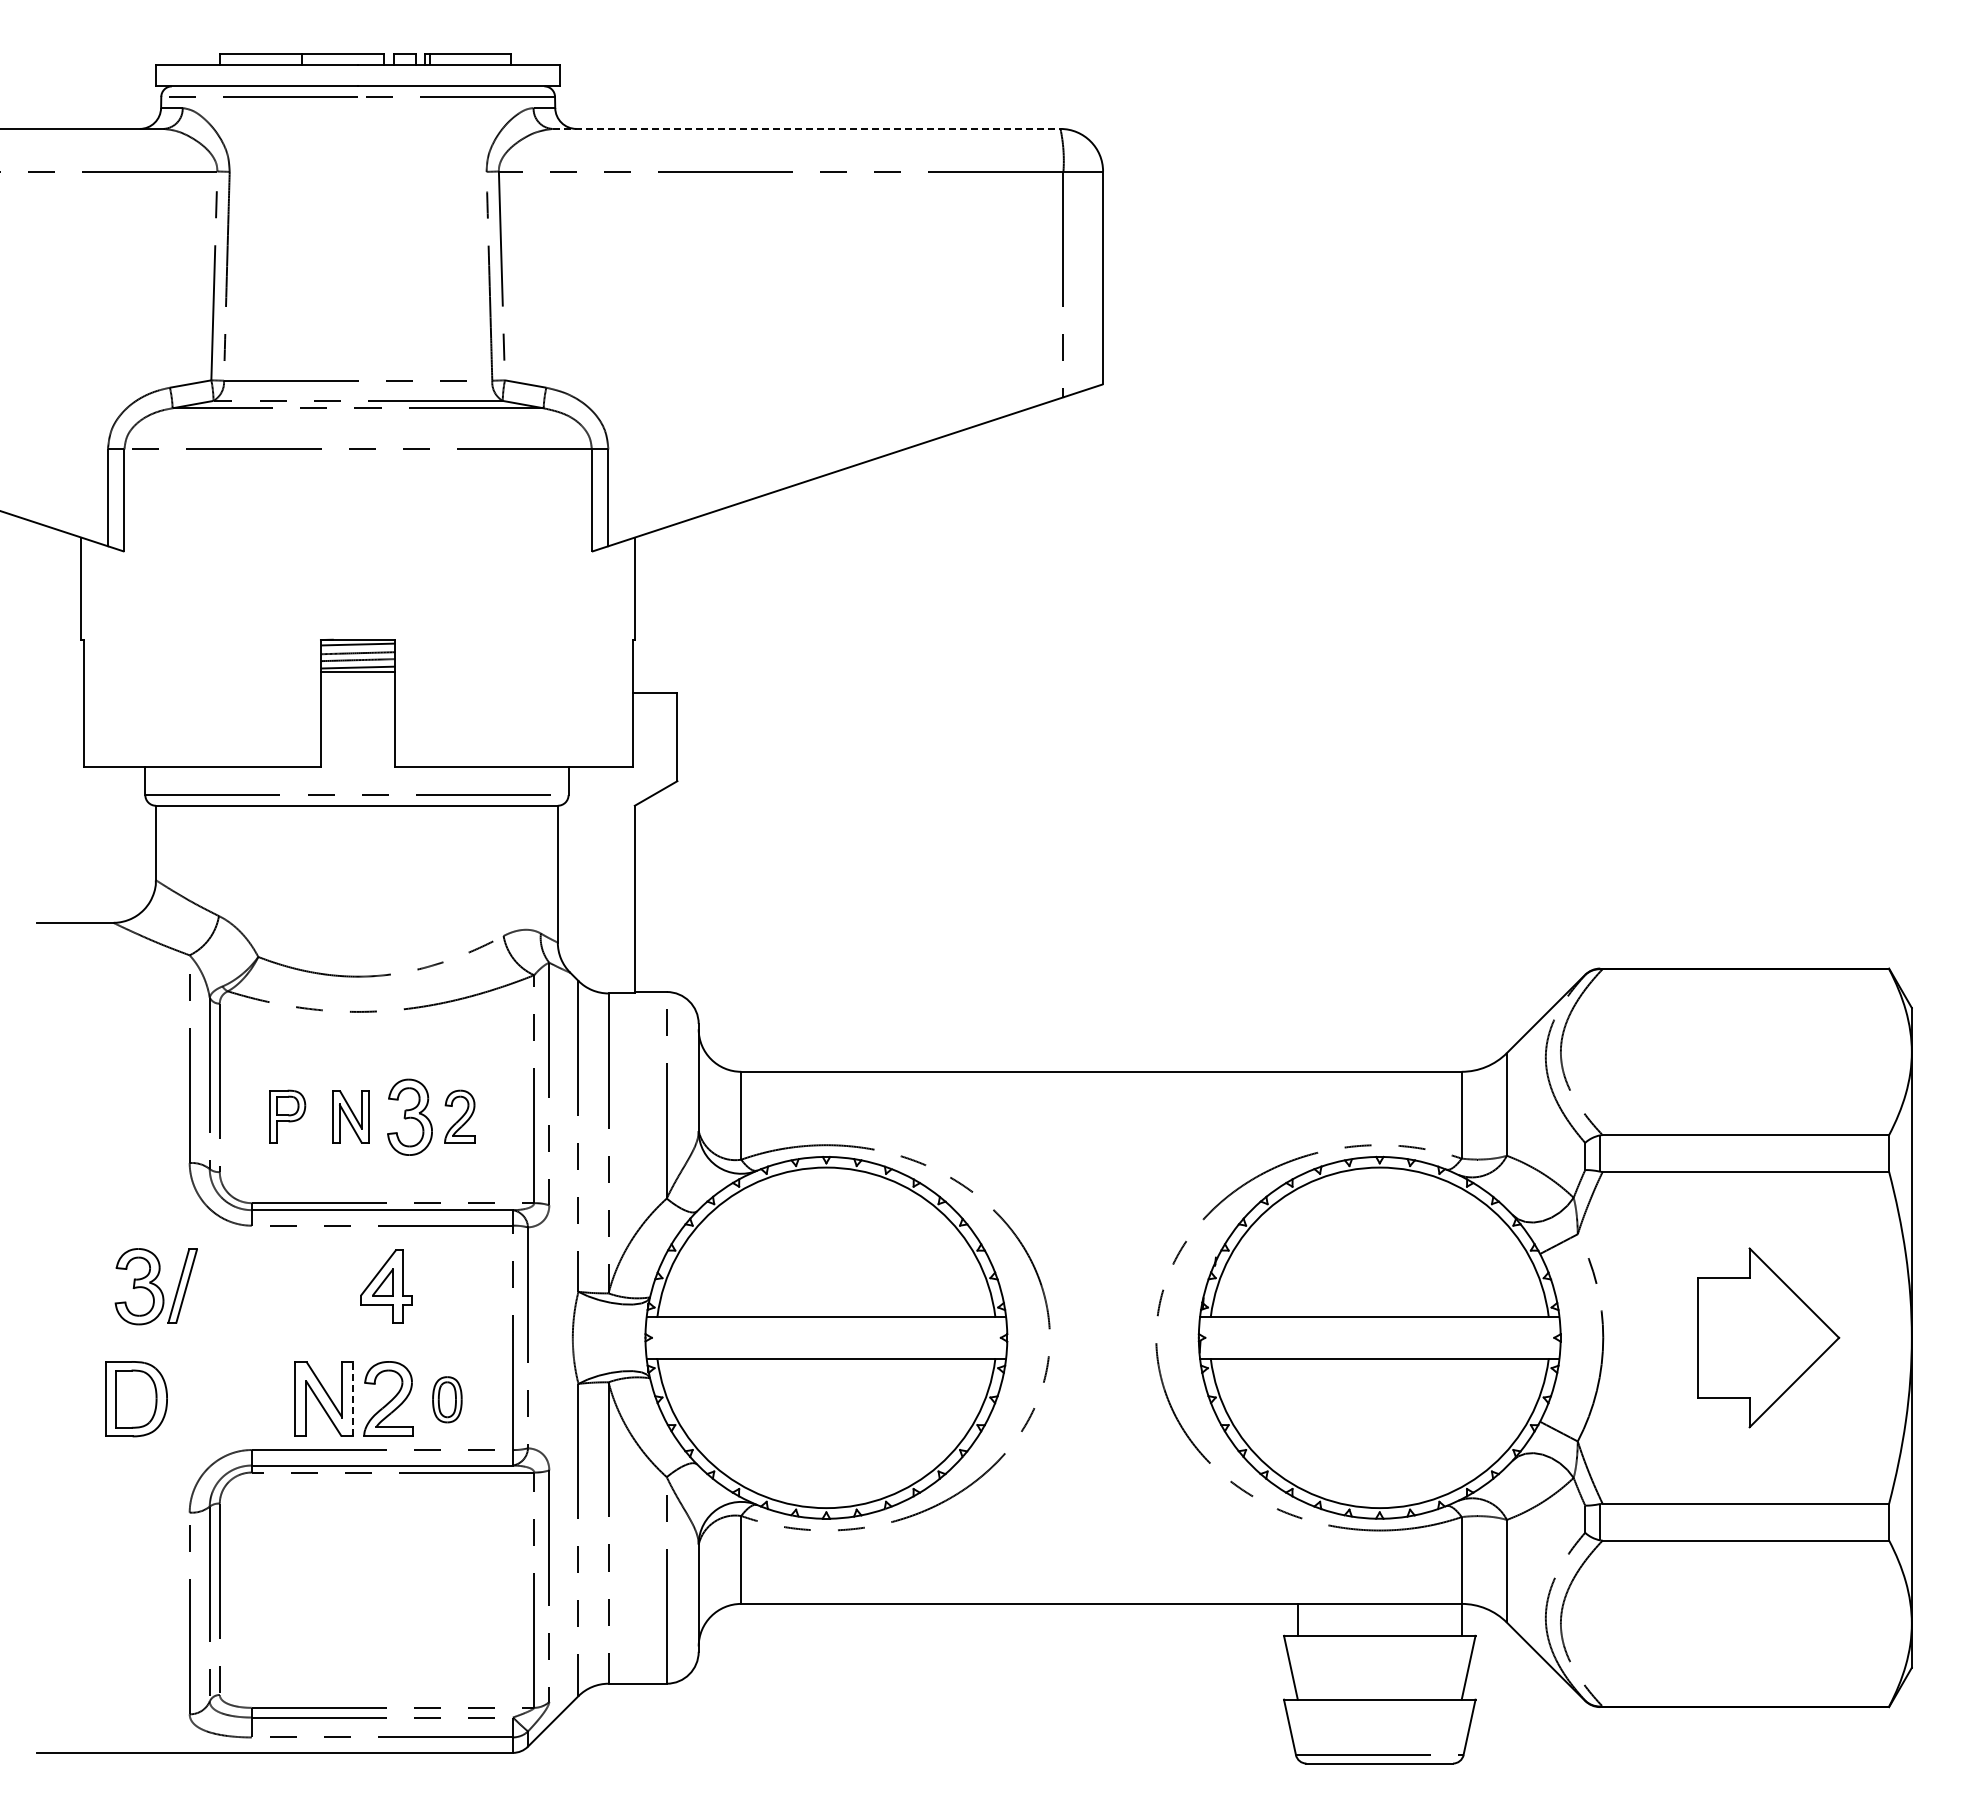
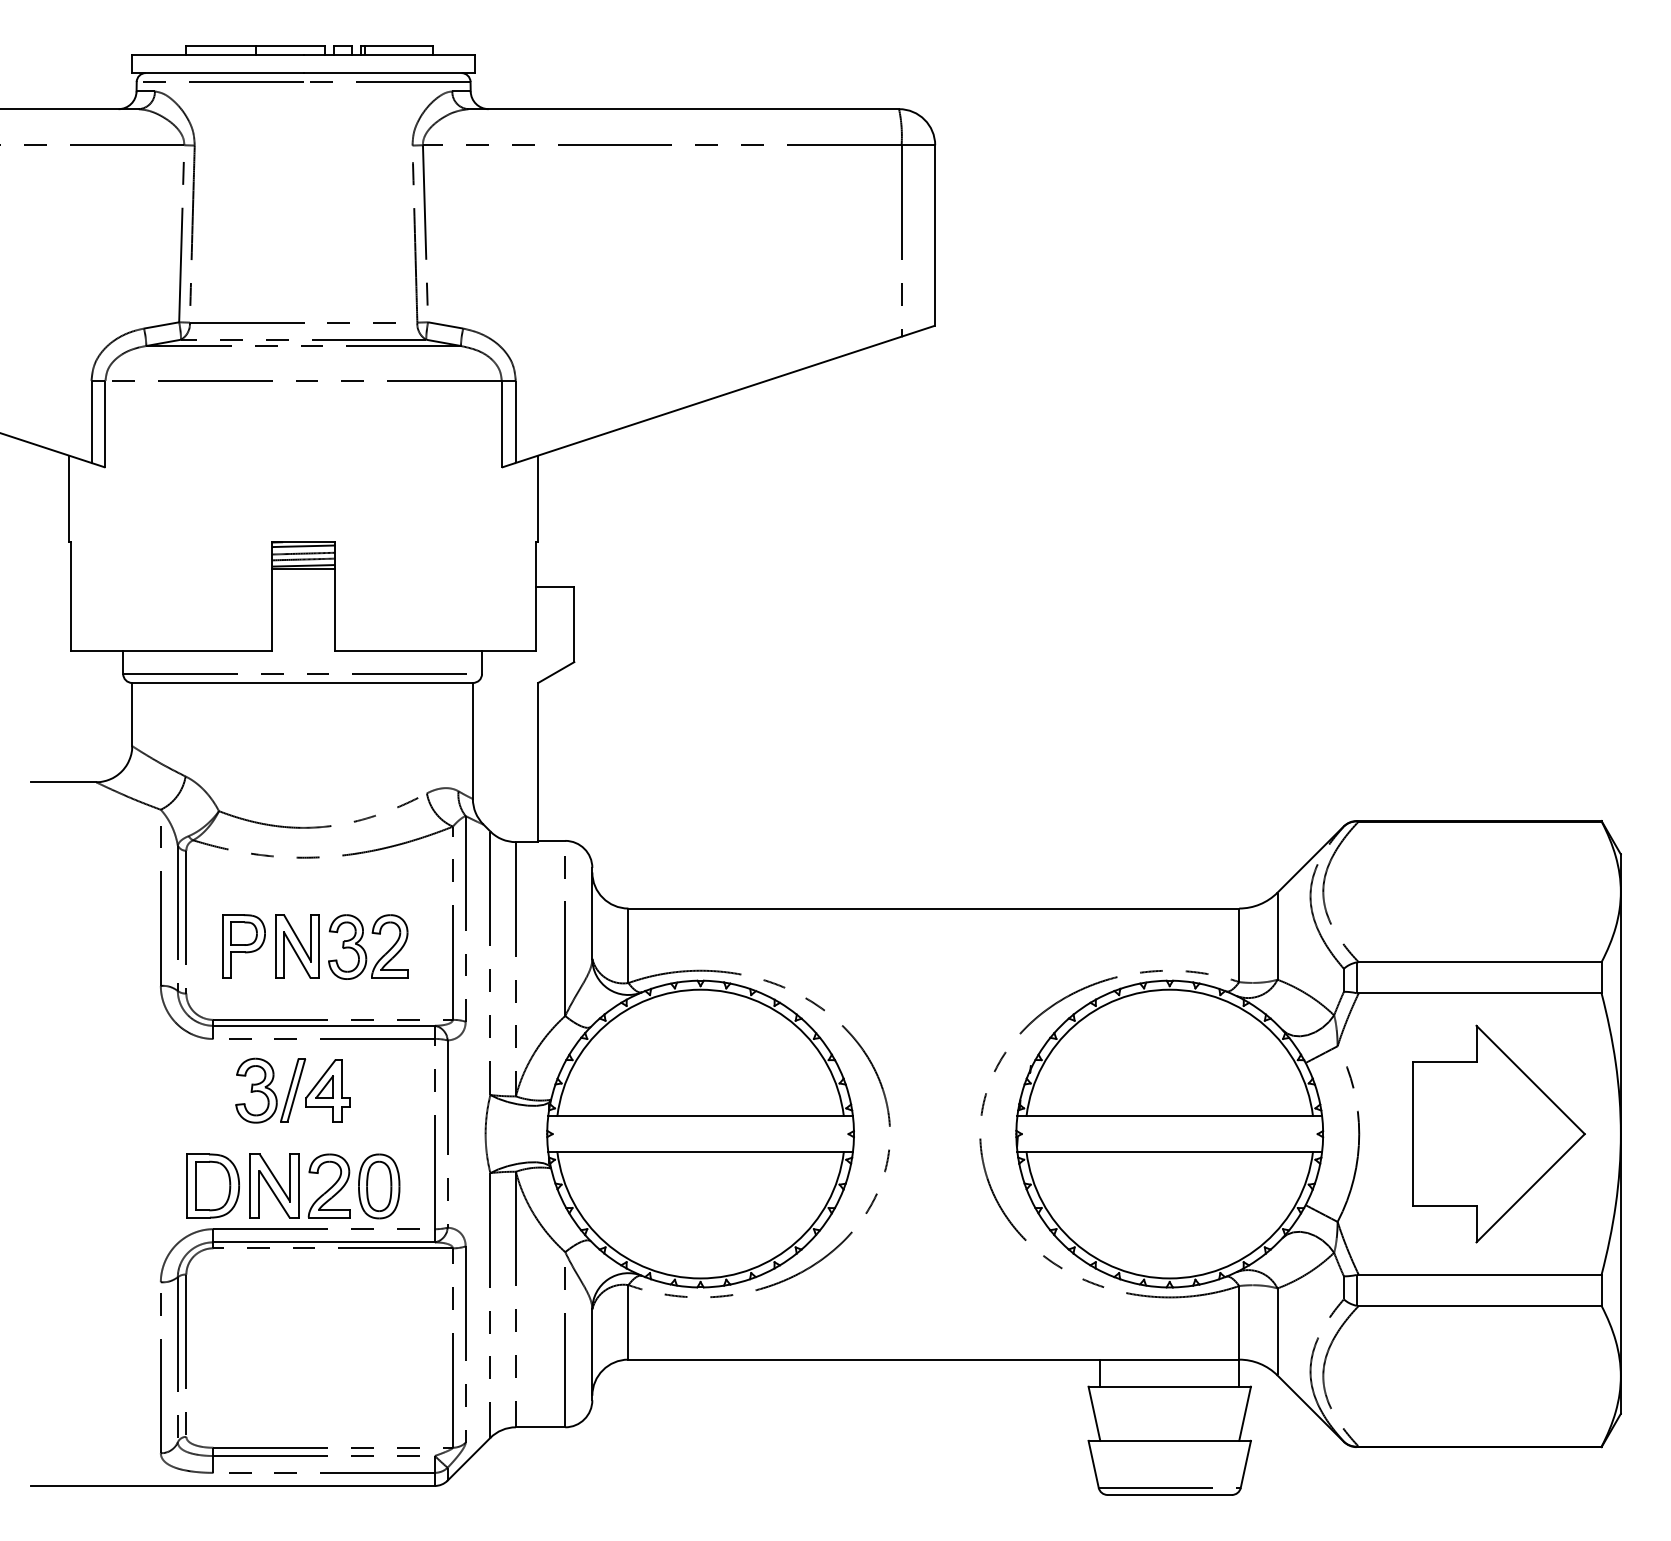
line: (806, 128) -> (683, 108), dashed -> solid
part: (287, 1116) -> (243, 946), size x1.43
part: (350, 1116) -> (297, 946), size x1.43
part: (459, 1116) -> (389, 946), size x1.43
part: (155, 1286) -> (270, 1090), moved
part: (1768, 1337) -> (1499, 1133), size x1.43
line: (352, 1398) -> (298, 1185), dashed -> solid
part: (136, 1399) -> (213, 1186), moved
part: (447, 1399) -> (379, 1186), size x1.67

